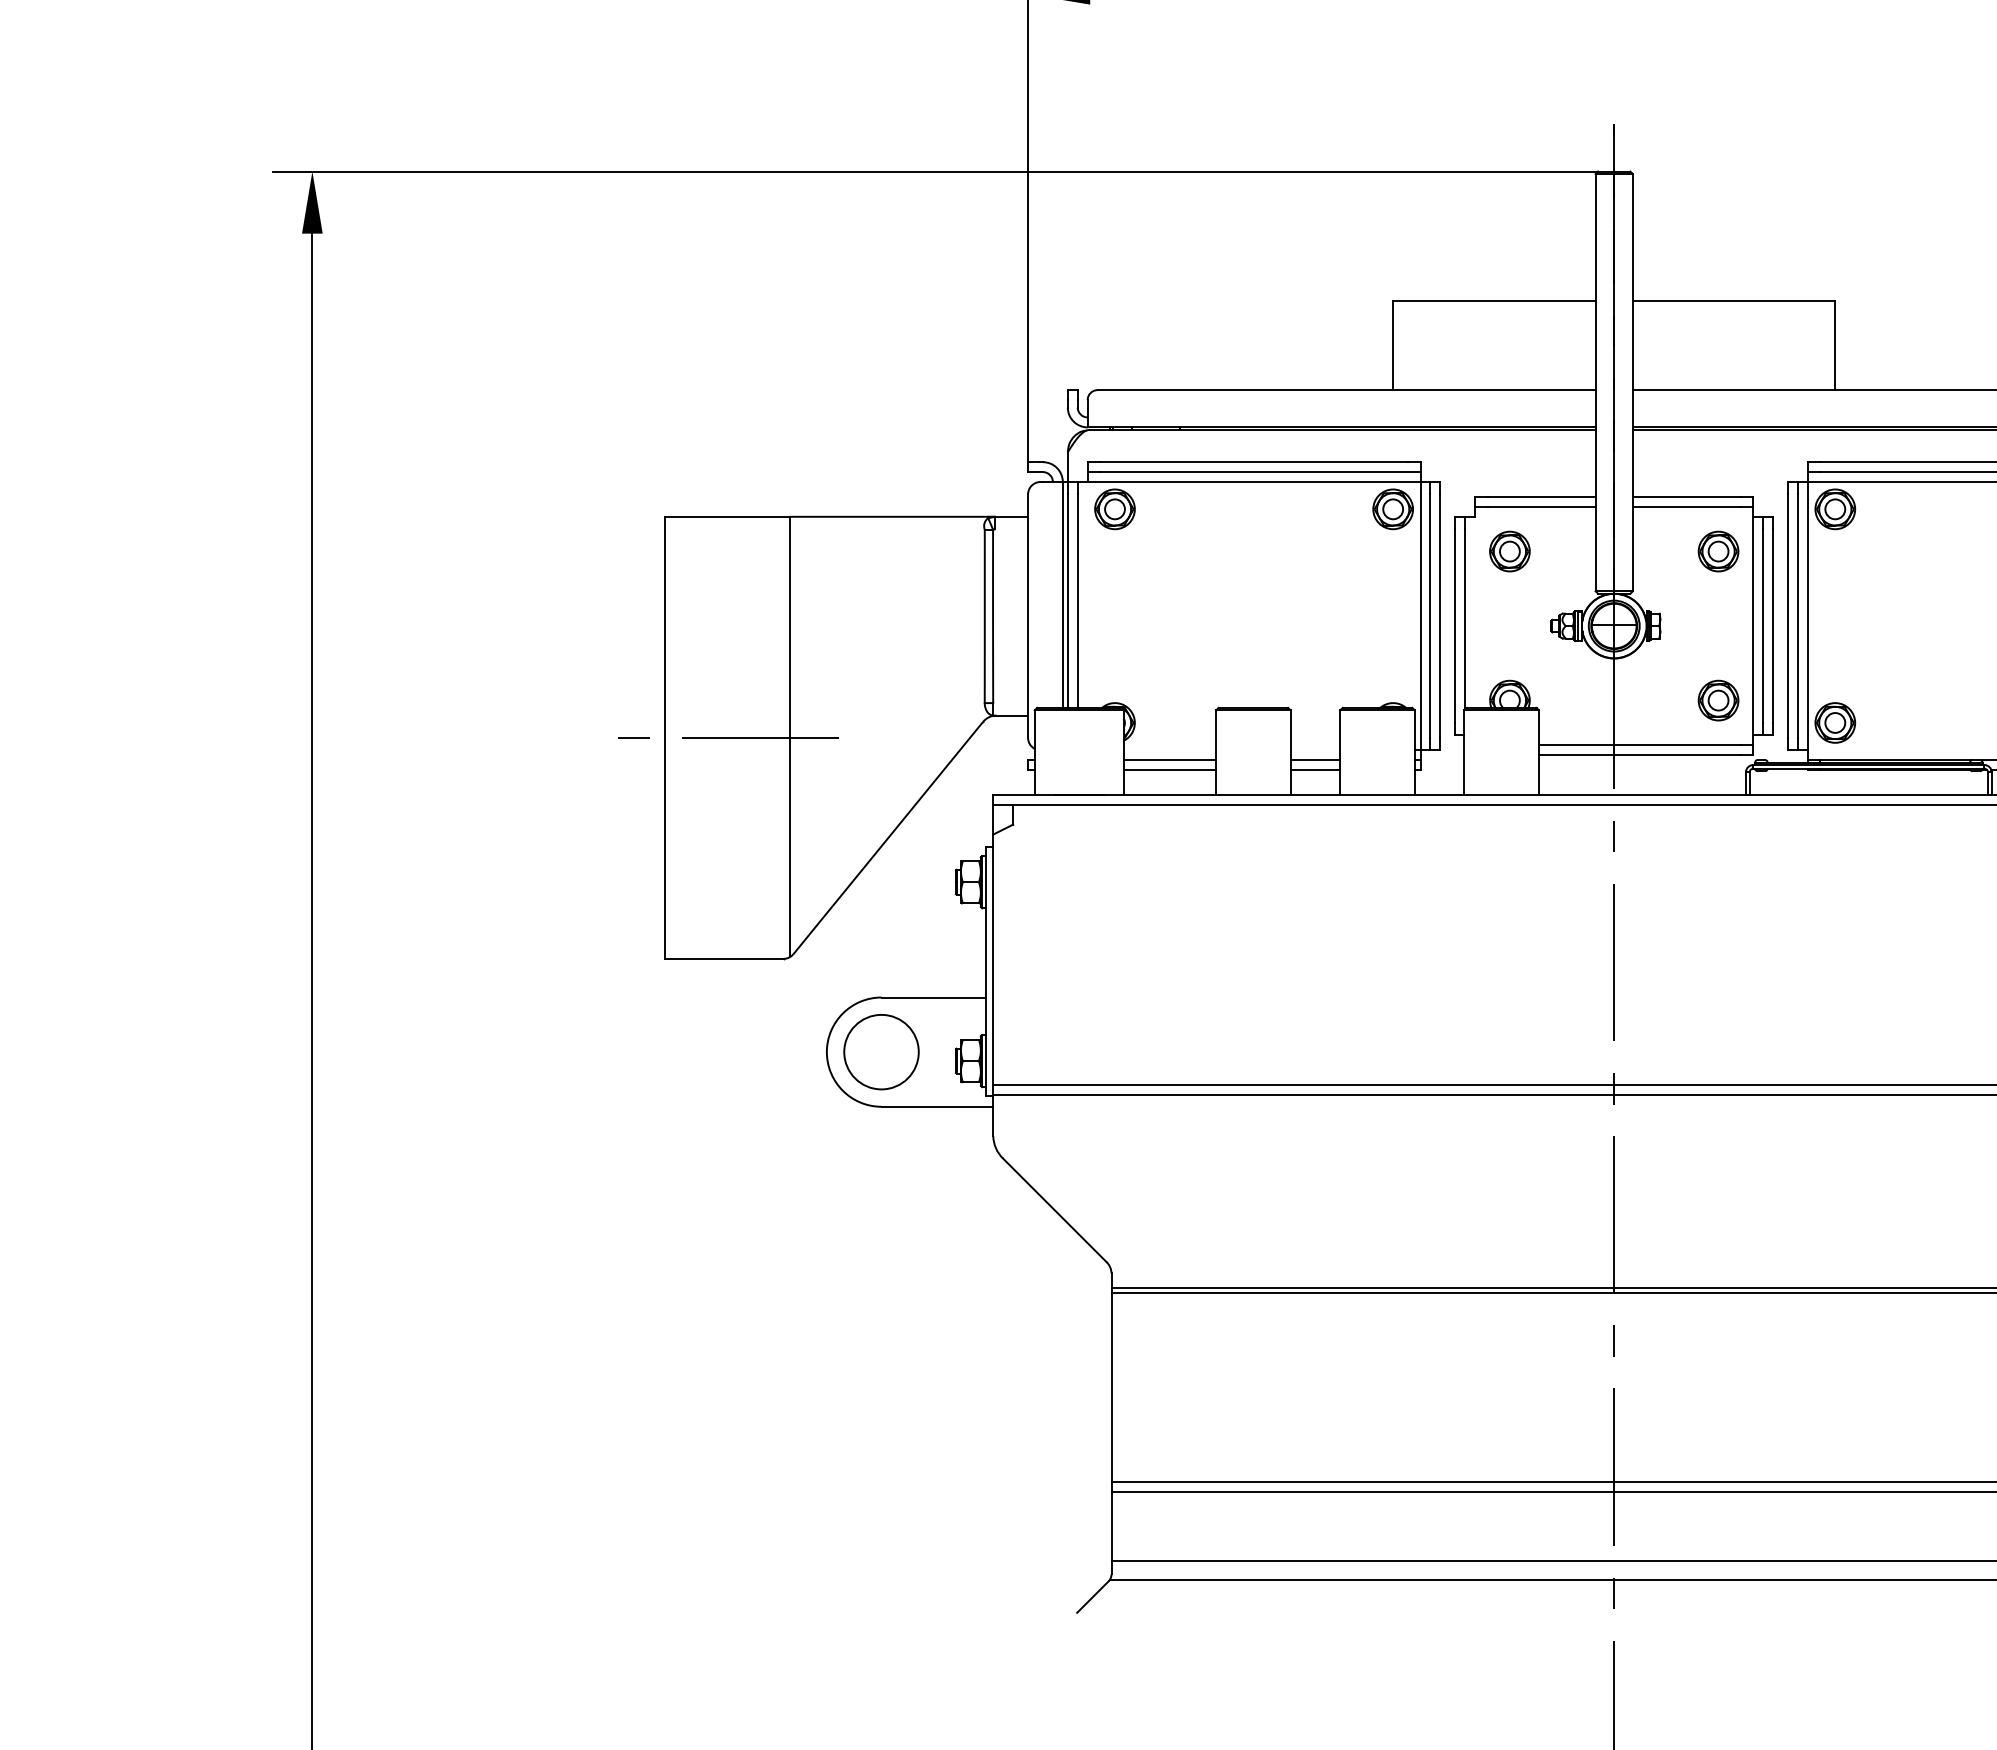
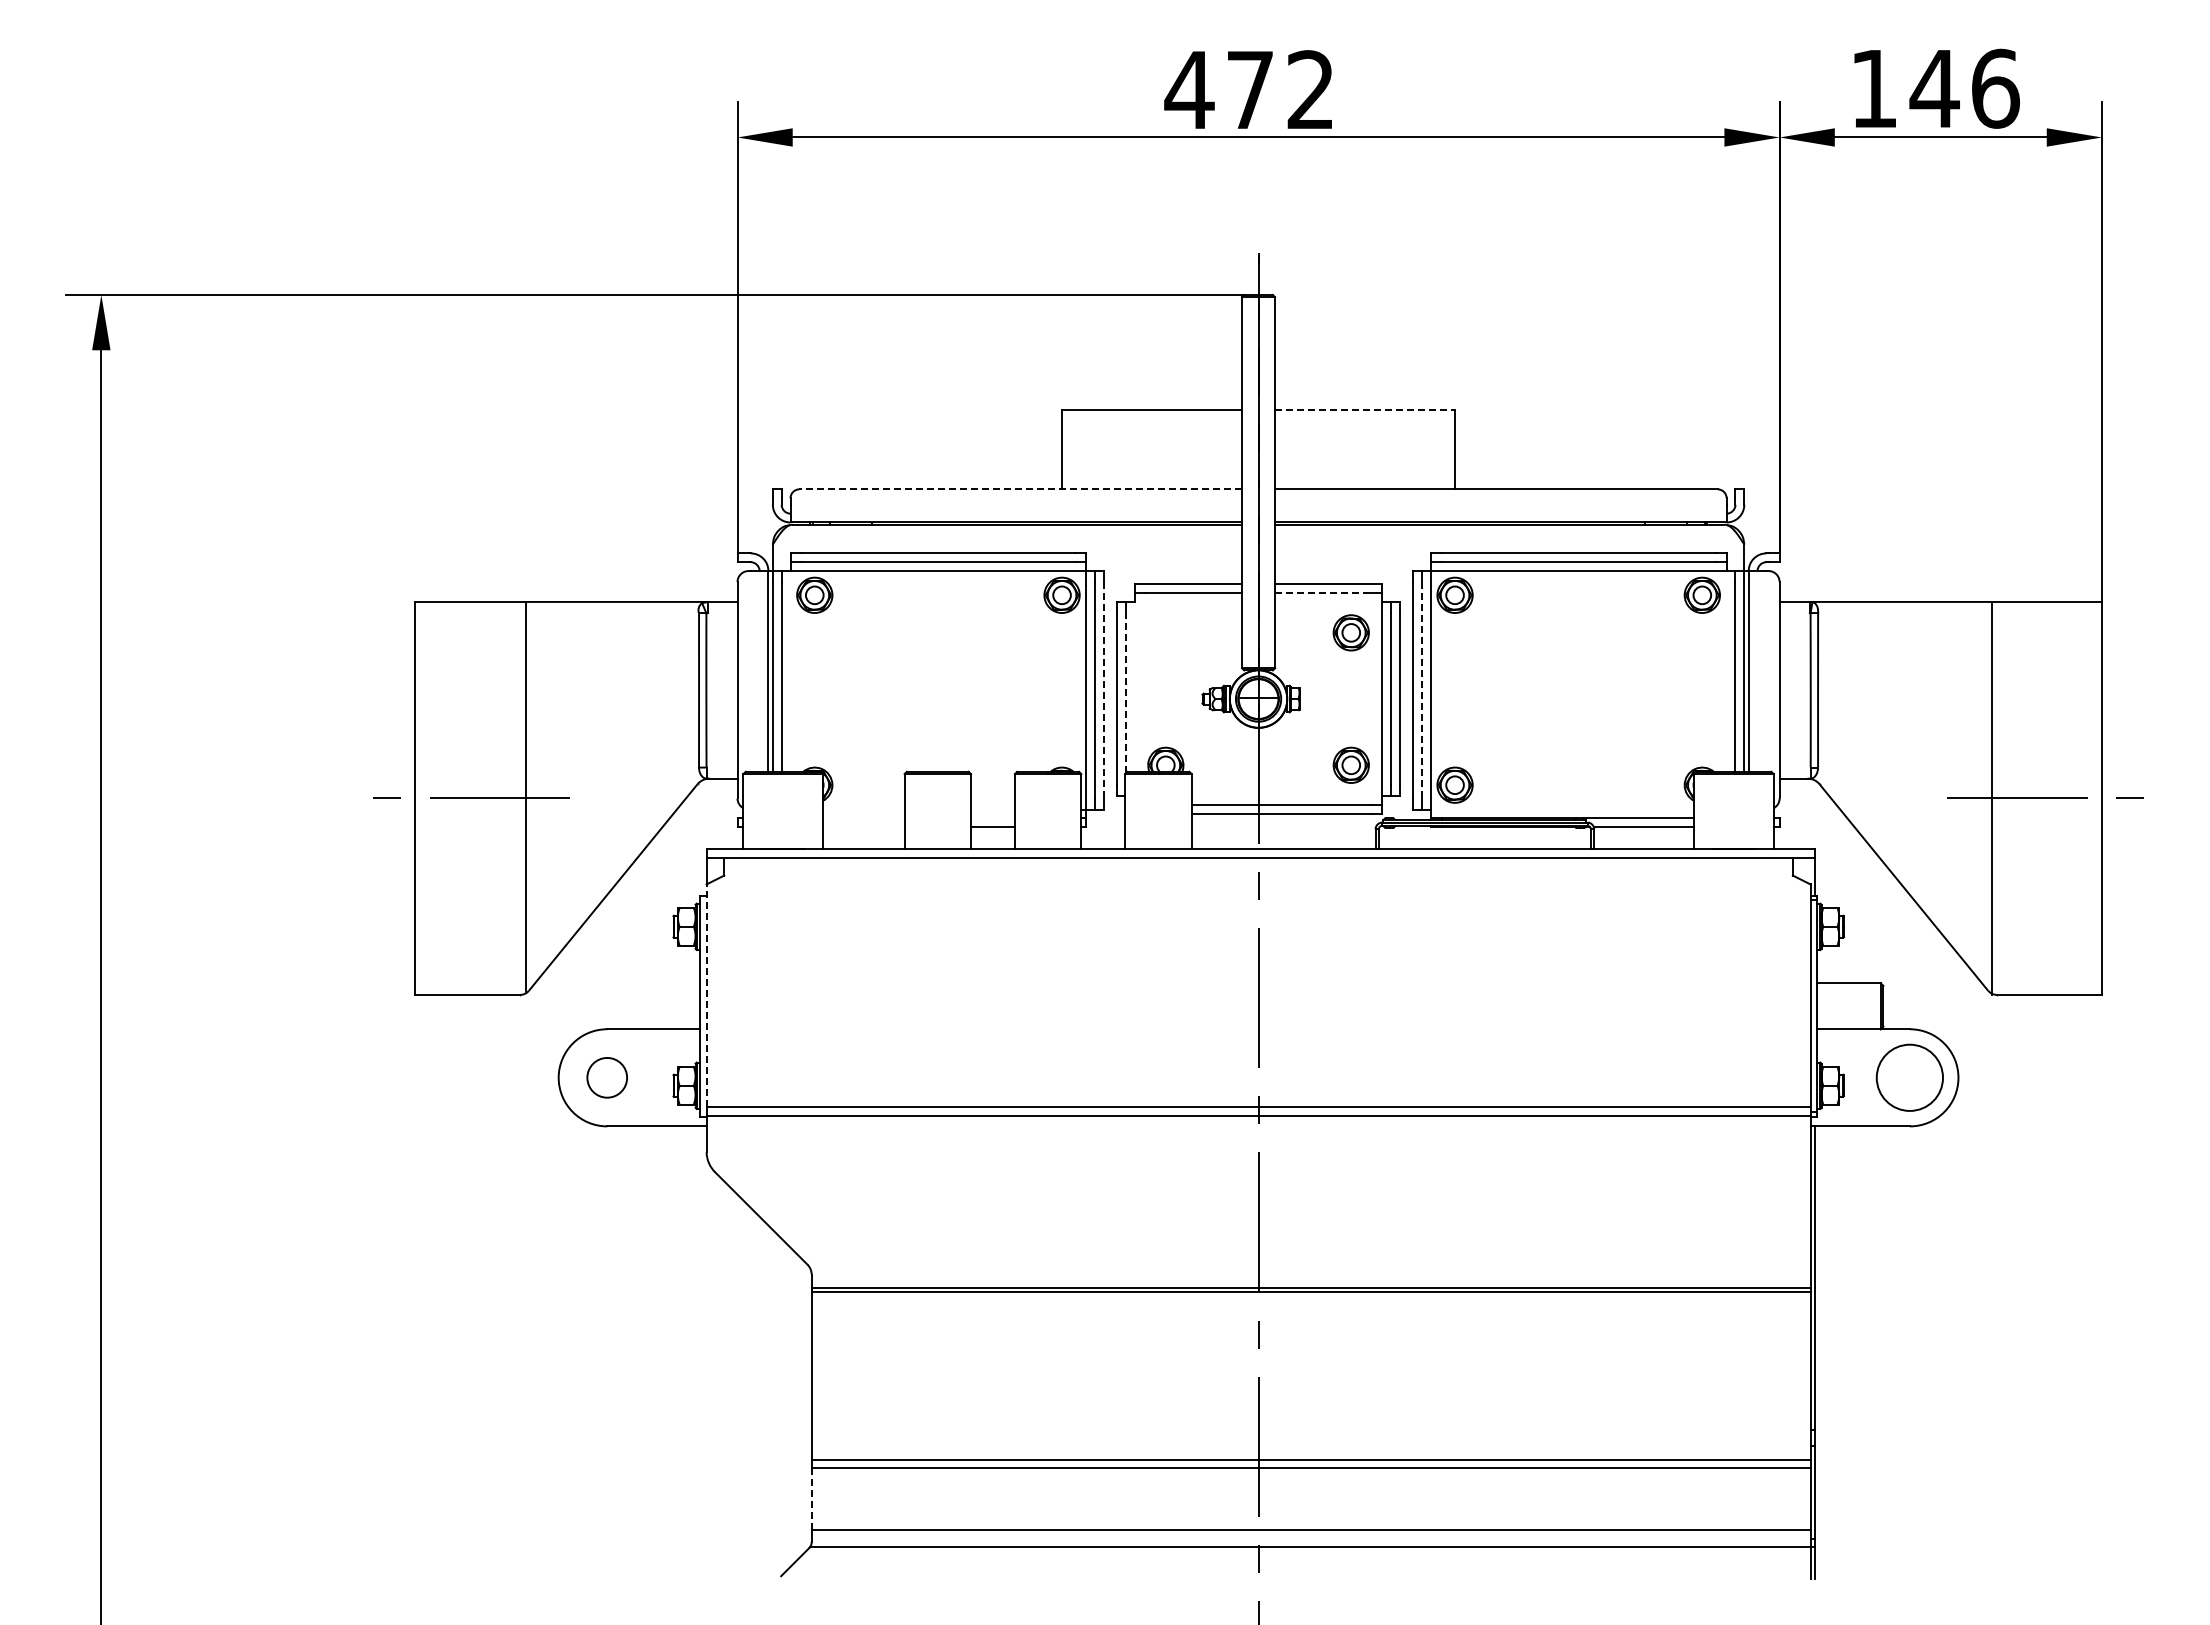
line: (1734, 300) -> (1365, 409), solid -> dashed
line: (1346, 390) -> (1020, 489), solid -> dashed
line: (1687, 507) -> (1323, 593), solid -> dashed
part: (1509, 551) -> (1165, 632), removed
line: (1797, 615) -> (1421, 689), solid -> dashed
line: (1440, 616) -> (1104, 690), solid -> dashed
line: (1465, 618) -> (1126, 692), solid -> dashed
line: (1169, 760) -> (863, 818), removed
line: (1314, 760) -> (992, 818), removed
line: (1169, 770) -> (863, 827), removed
line: (993, 959) -> (706, 995), solid -> dashed
circle: (881, 1051) -> (607, 1077), size x0.6
line: (1111, 1526) -> (811, 1499), solid -> dashed

